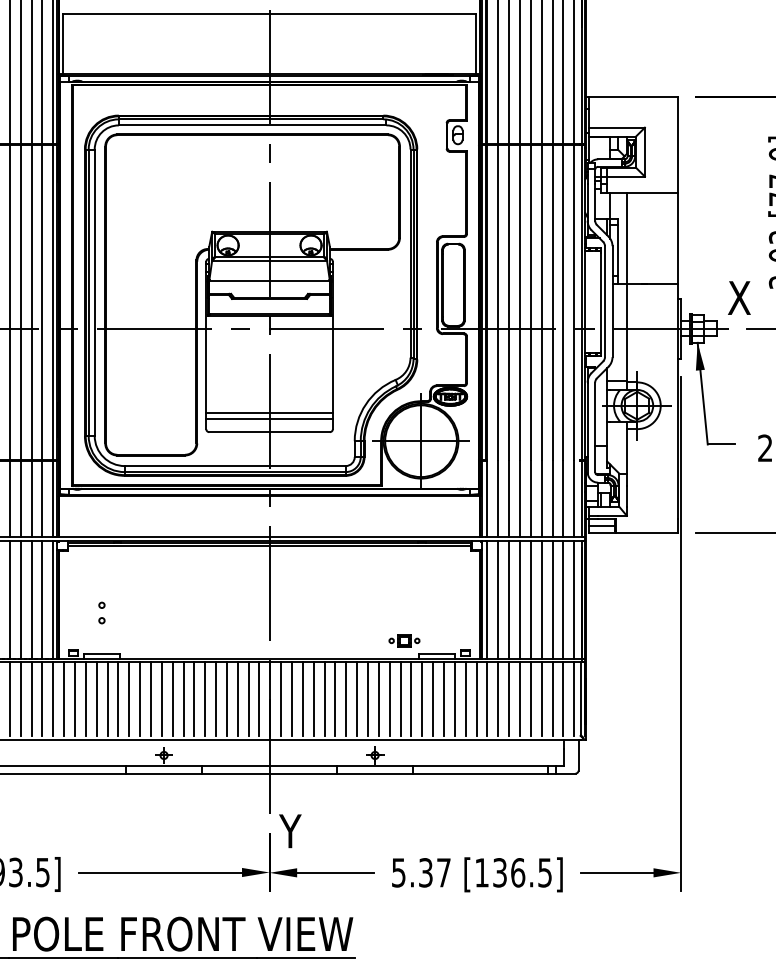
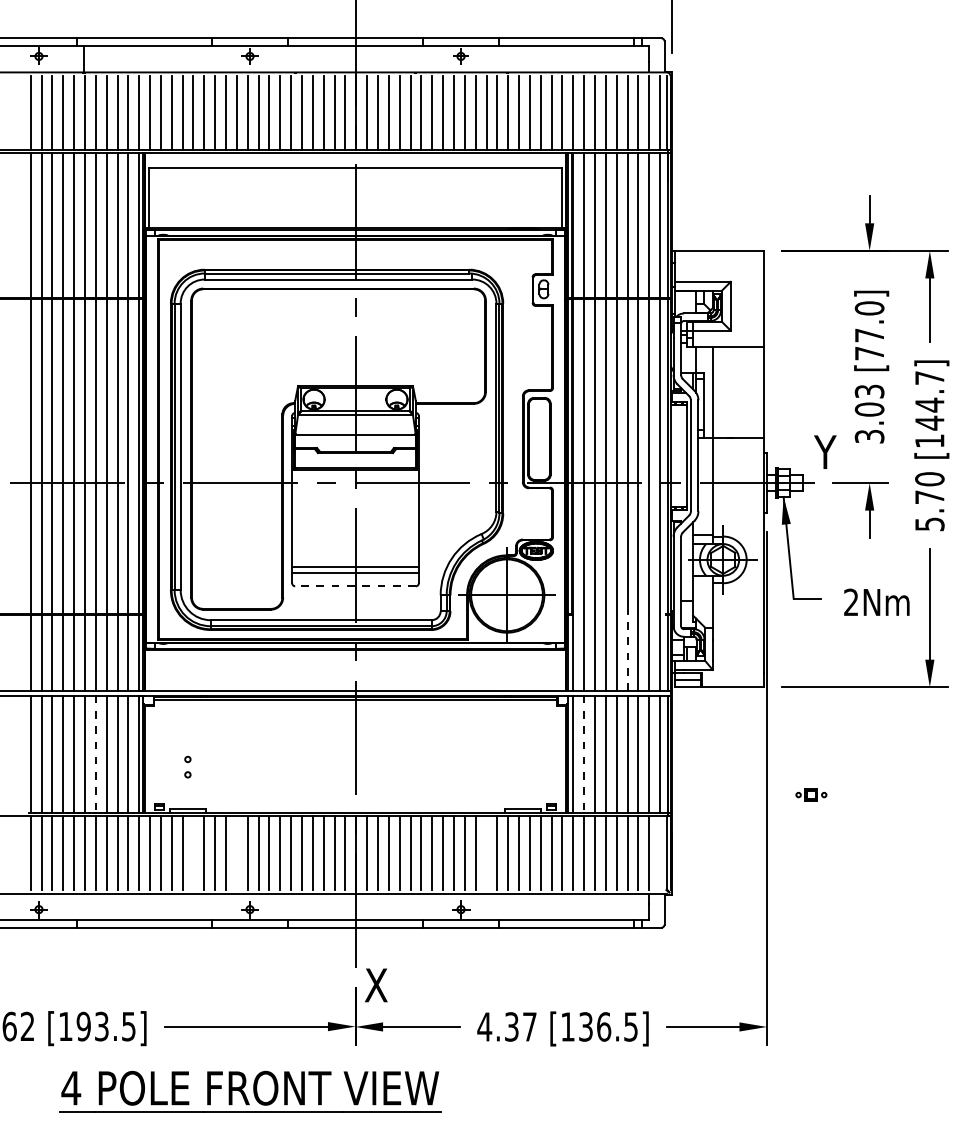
text: (738, 297) -> (824, 451), X -> Y
line: (269, 432) -> (355, 586), solid -> dashed
line: (541, 498) -> (627, 652), solid -> dashed
line: (9, 600) -> (95, 754), solid -> dashed
line: (498, 600) -> (584, 754), solid -> dashed
part: (404, 640) -> (811, 794), moved
line: (107, 698) -> (193, 852), removed
line: (150, 698) -> (236, 852), removed
line: (400, 698) -> (486, 852), removed
line: (574, 698) -> (660, 852), removed
text: (290, 831) -> (376, 985), Y -> X
text: (398, 872) -> (484, 1026), 5.37 -> 4.37

